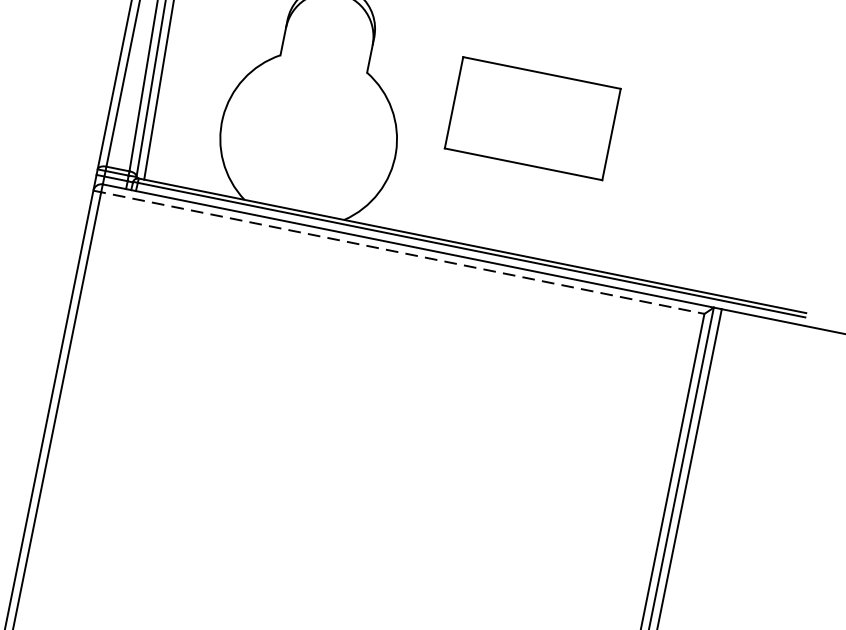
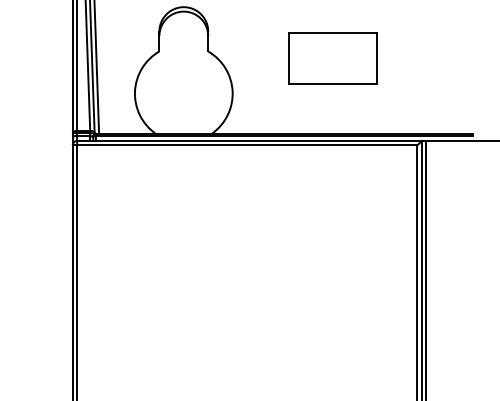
part: (531, 118) -> (332, 58), moved
line: (399, 252) -> (245, 145), dashed -> solid

